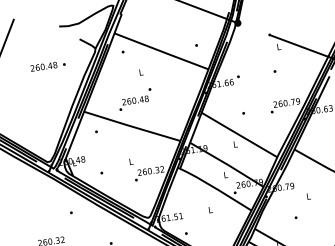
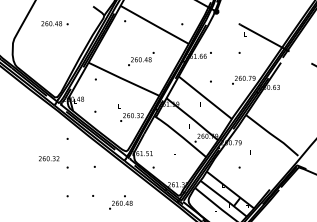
text: (47, 65) -> (54, 23), moved
text: (135, 98) -> (141, 58), moved

